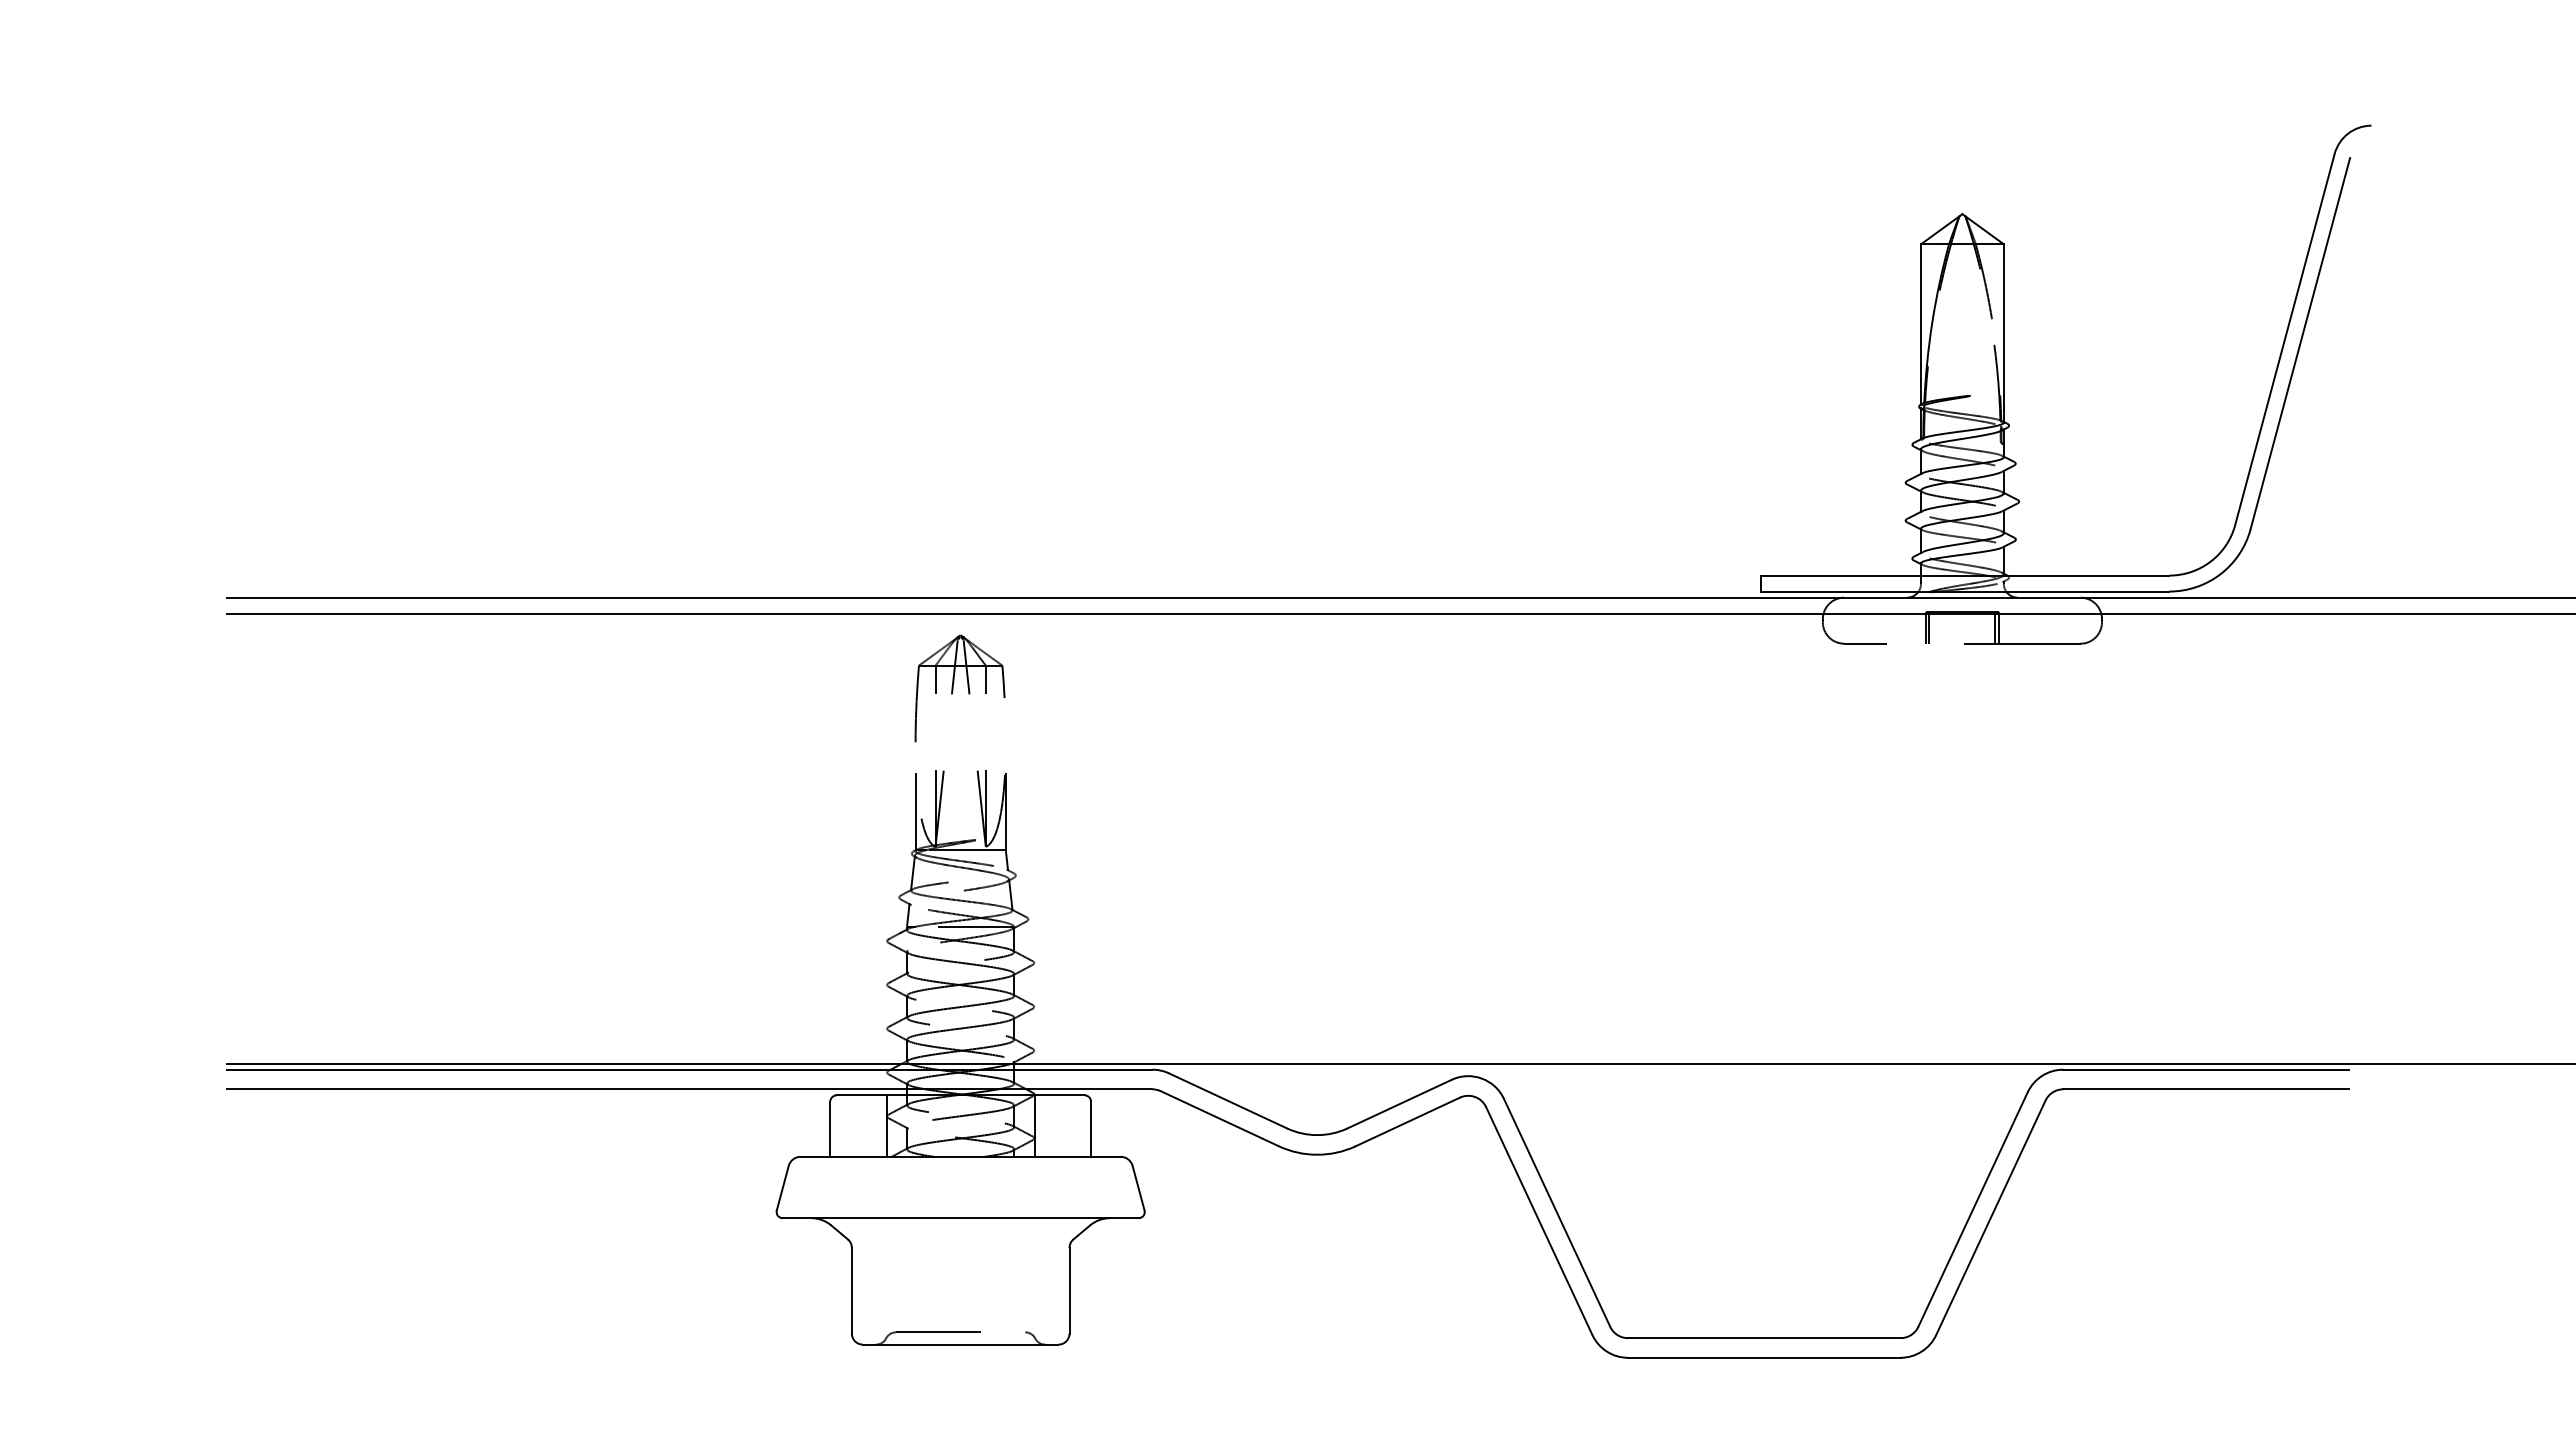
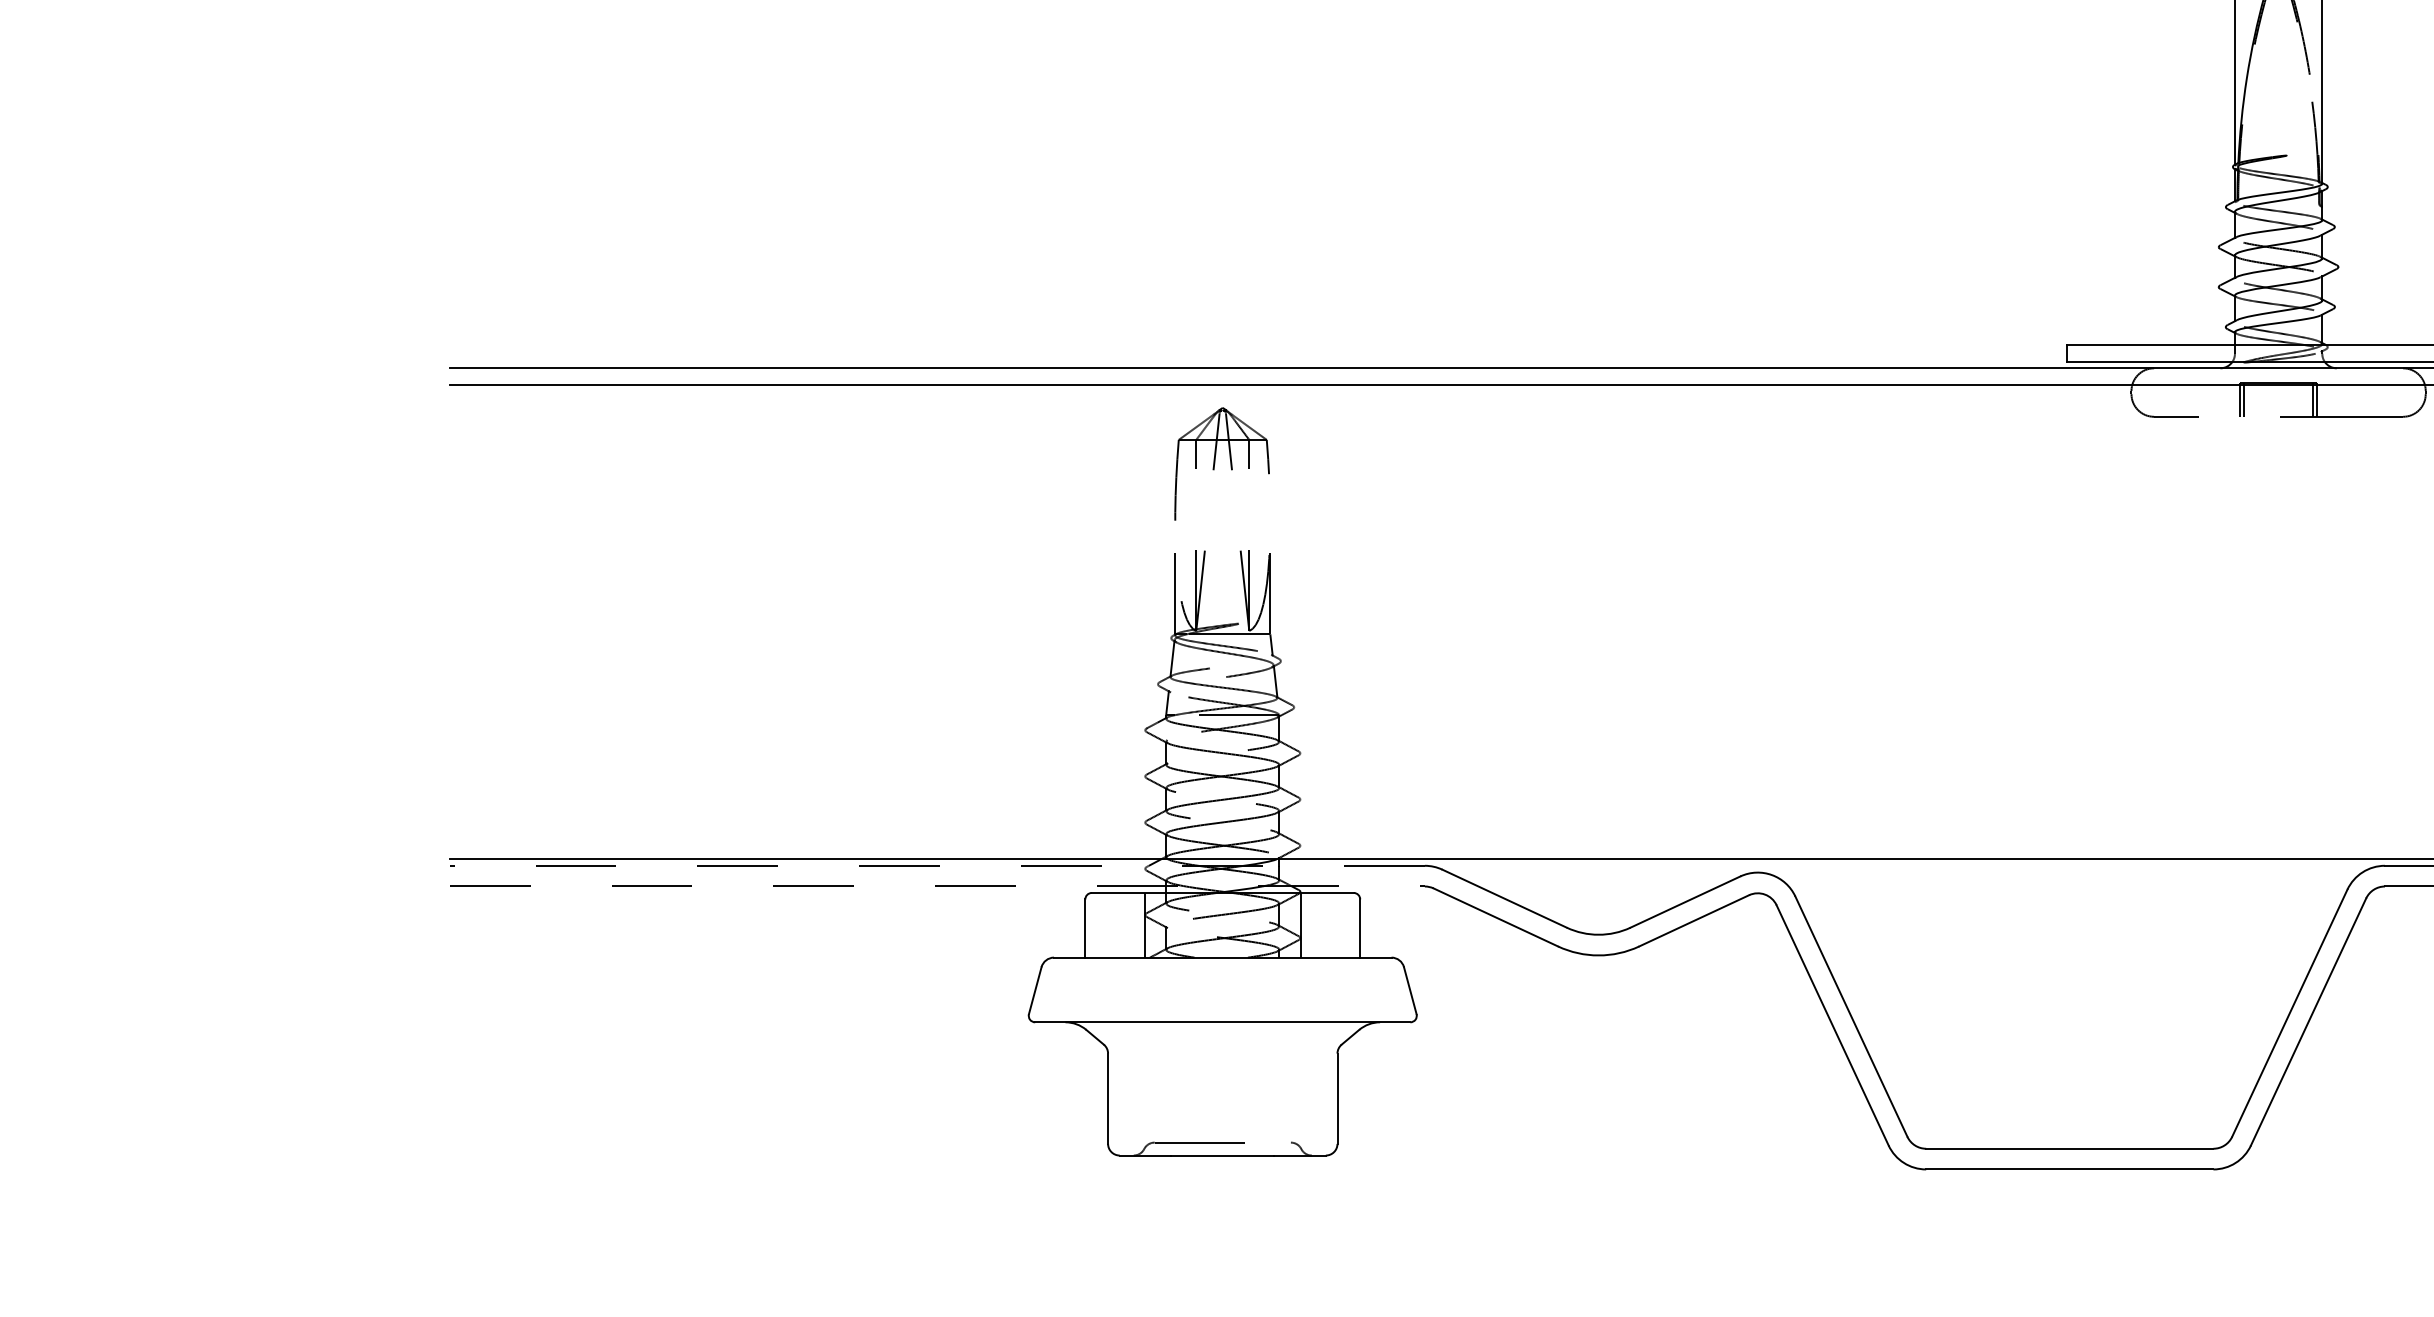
line: (689, 1069) -> (936, 865), solid -> dashed
line: (689, 1089) -> (936, 886), solid -> dashed

